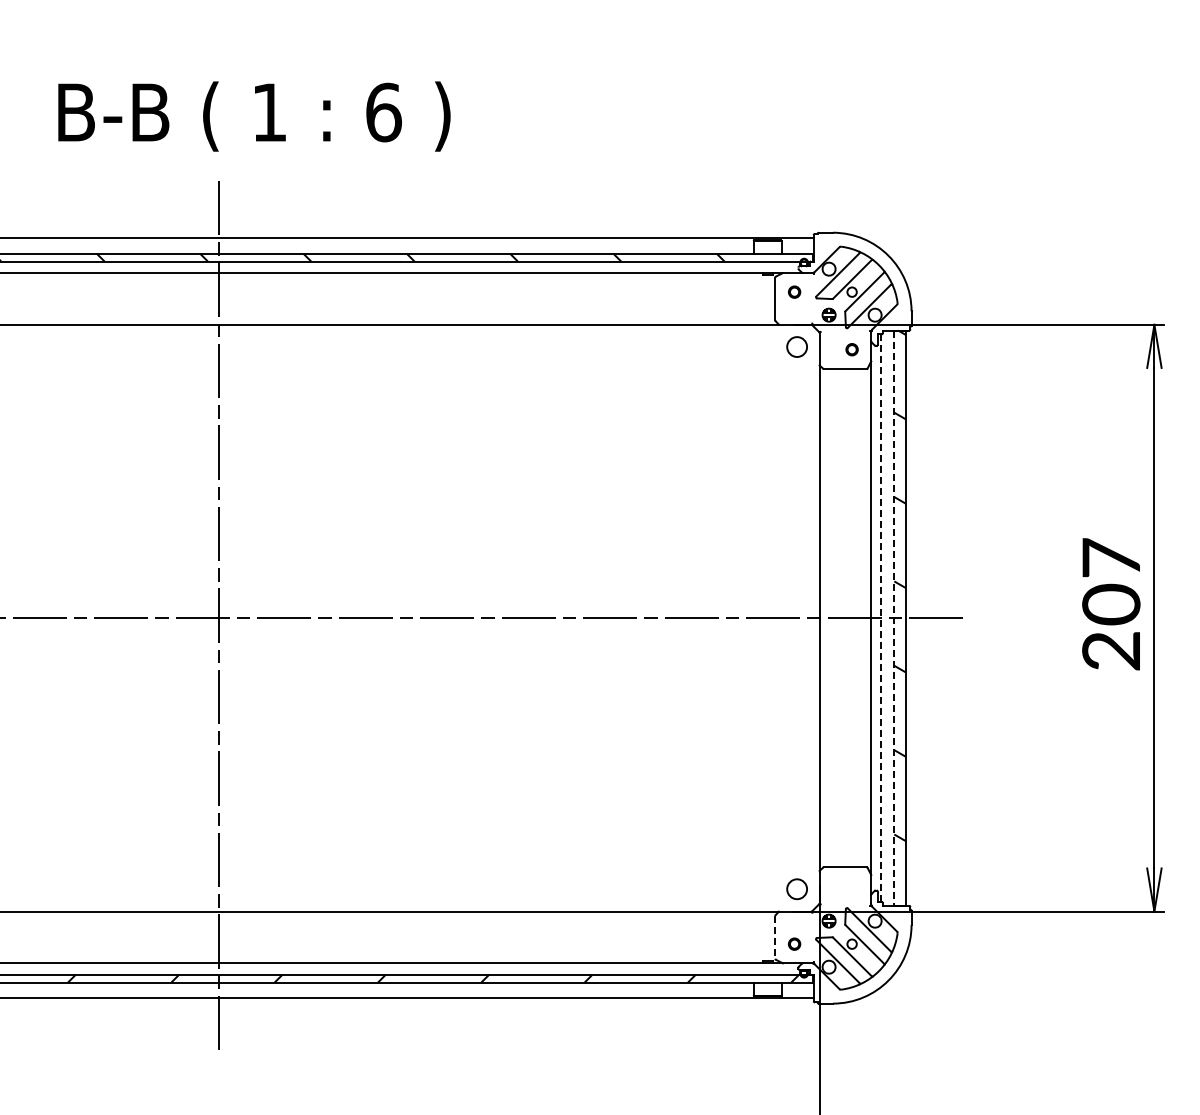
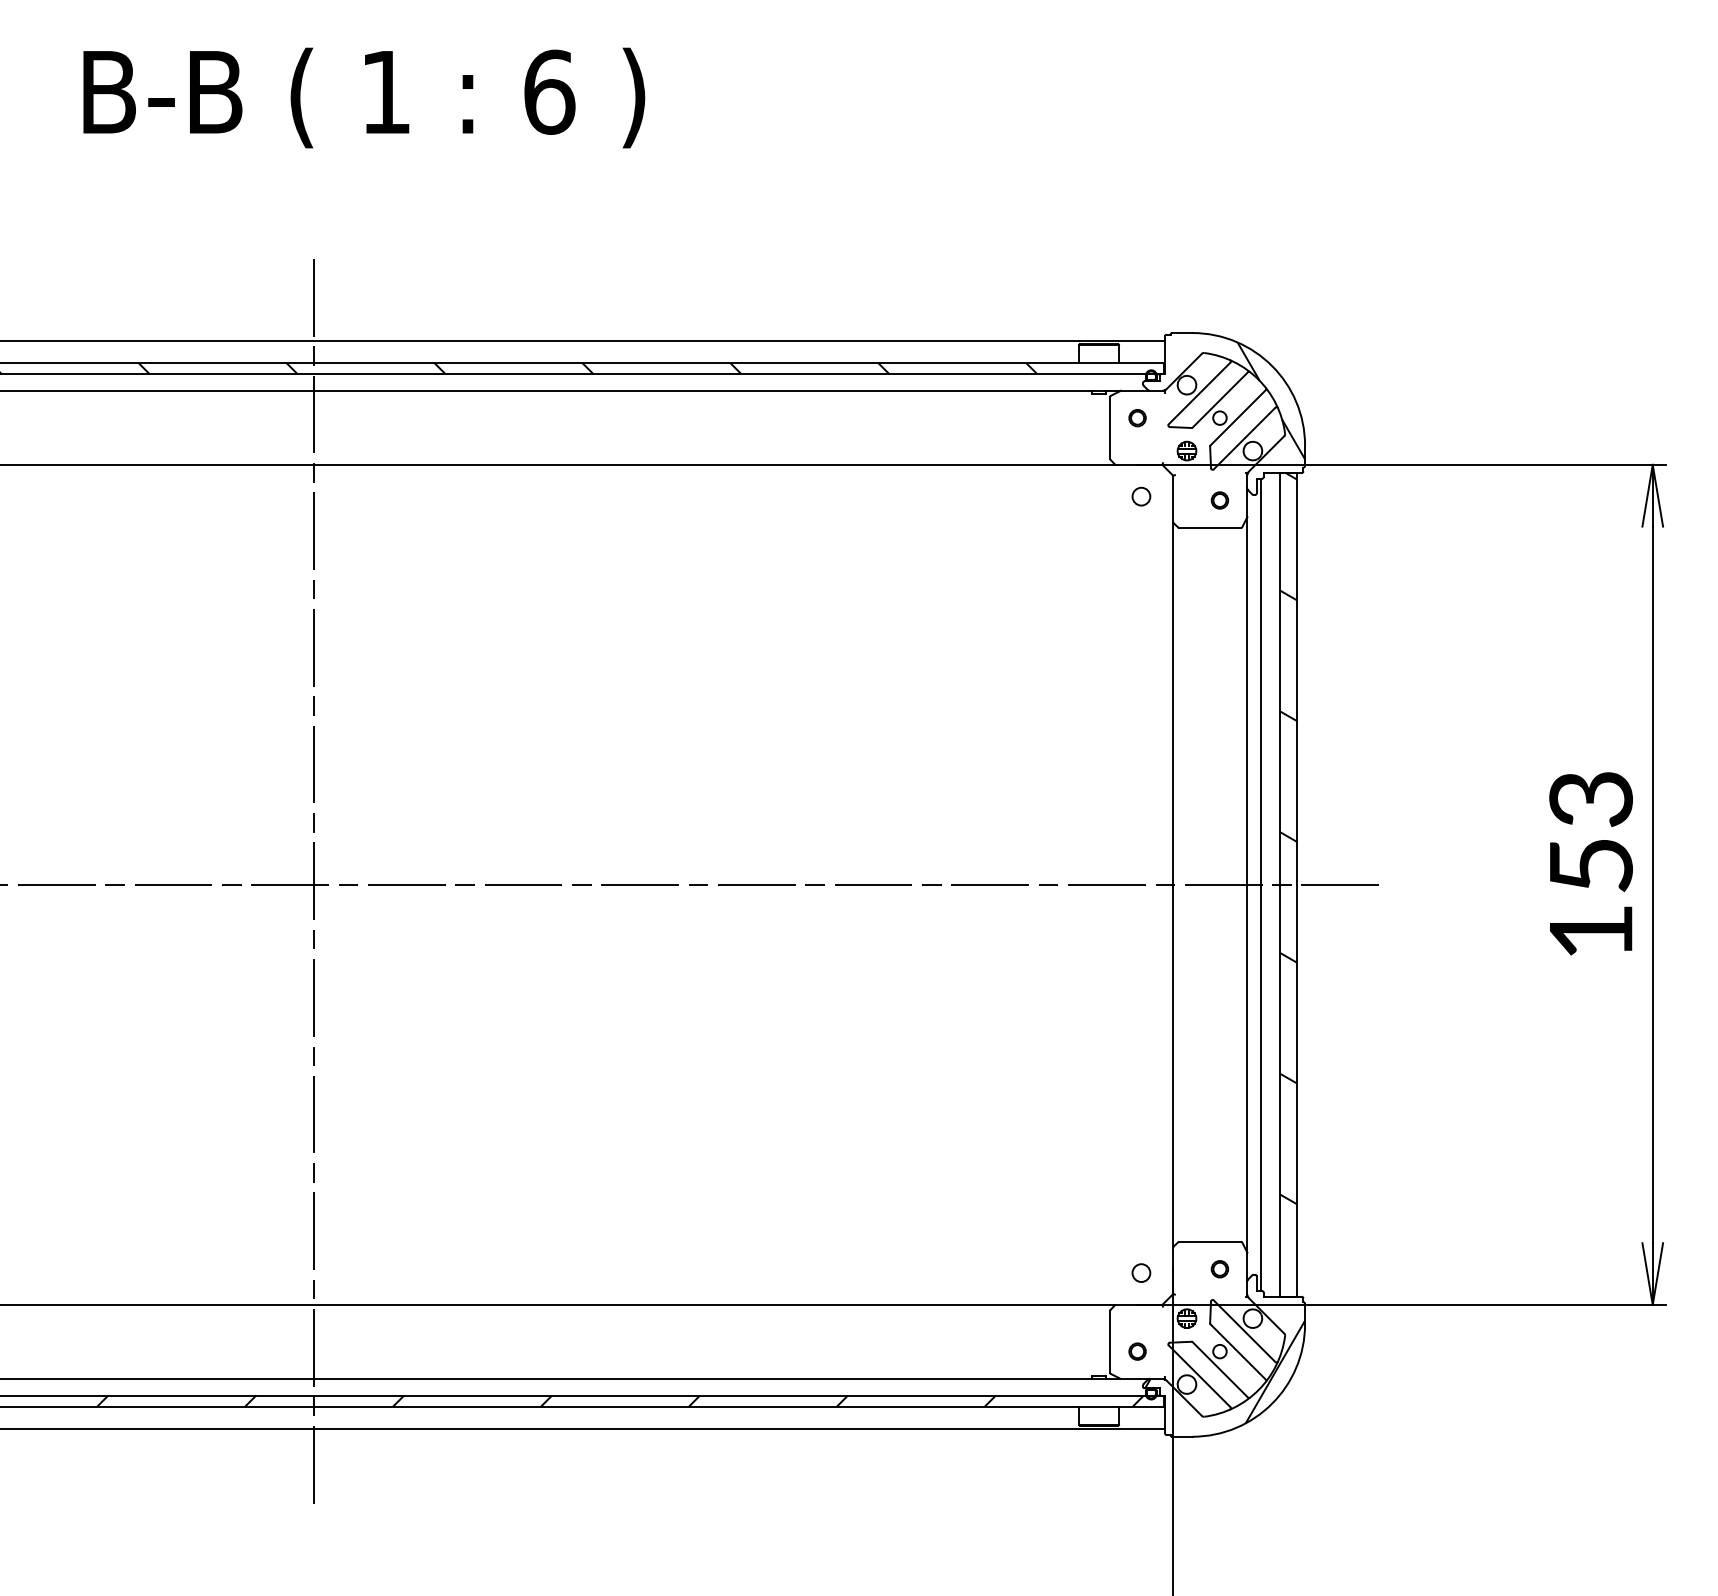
text: (254, 116) -> (364, 97), moved
hatch: (887, 279) -> (1270, 399), added
circle: (797, 346) -> (1141, 495), size x0.62
text: (1111, 604) -> (1591, 865), 207 -> 153
line: (880, 618) -> (1260, 885), dashed -> solid
line: (894, 618) -> (1280, 885), dashed -> solid
part: (851, 886) -> (1219, 1269), added
circle: (797, 889) -> (1141, 1273), size x0.62
line: (775, 937) -> (1110, 1342), dashed -> solid
hatch: (855, 958) -> (1224, 1372), added

